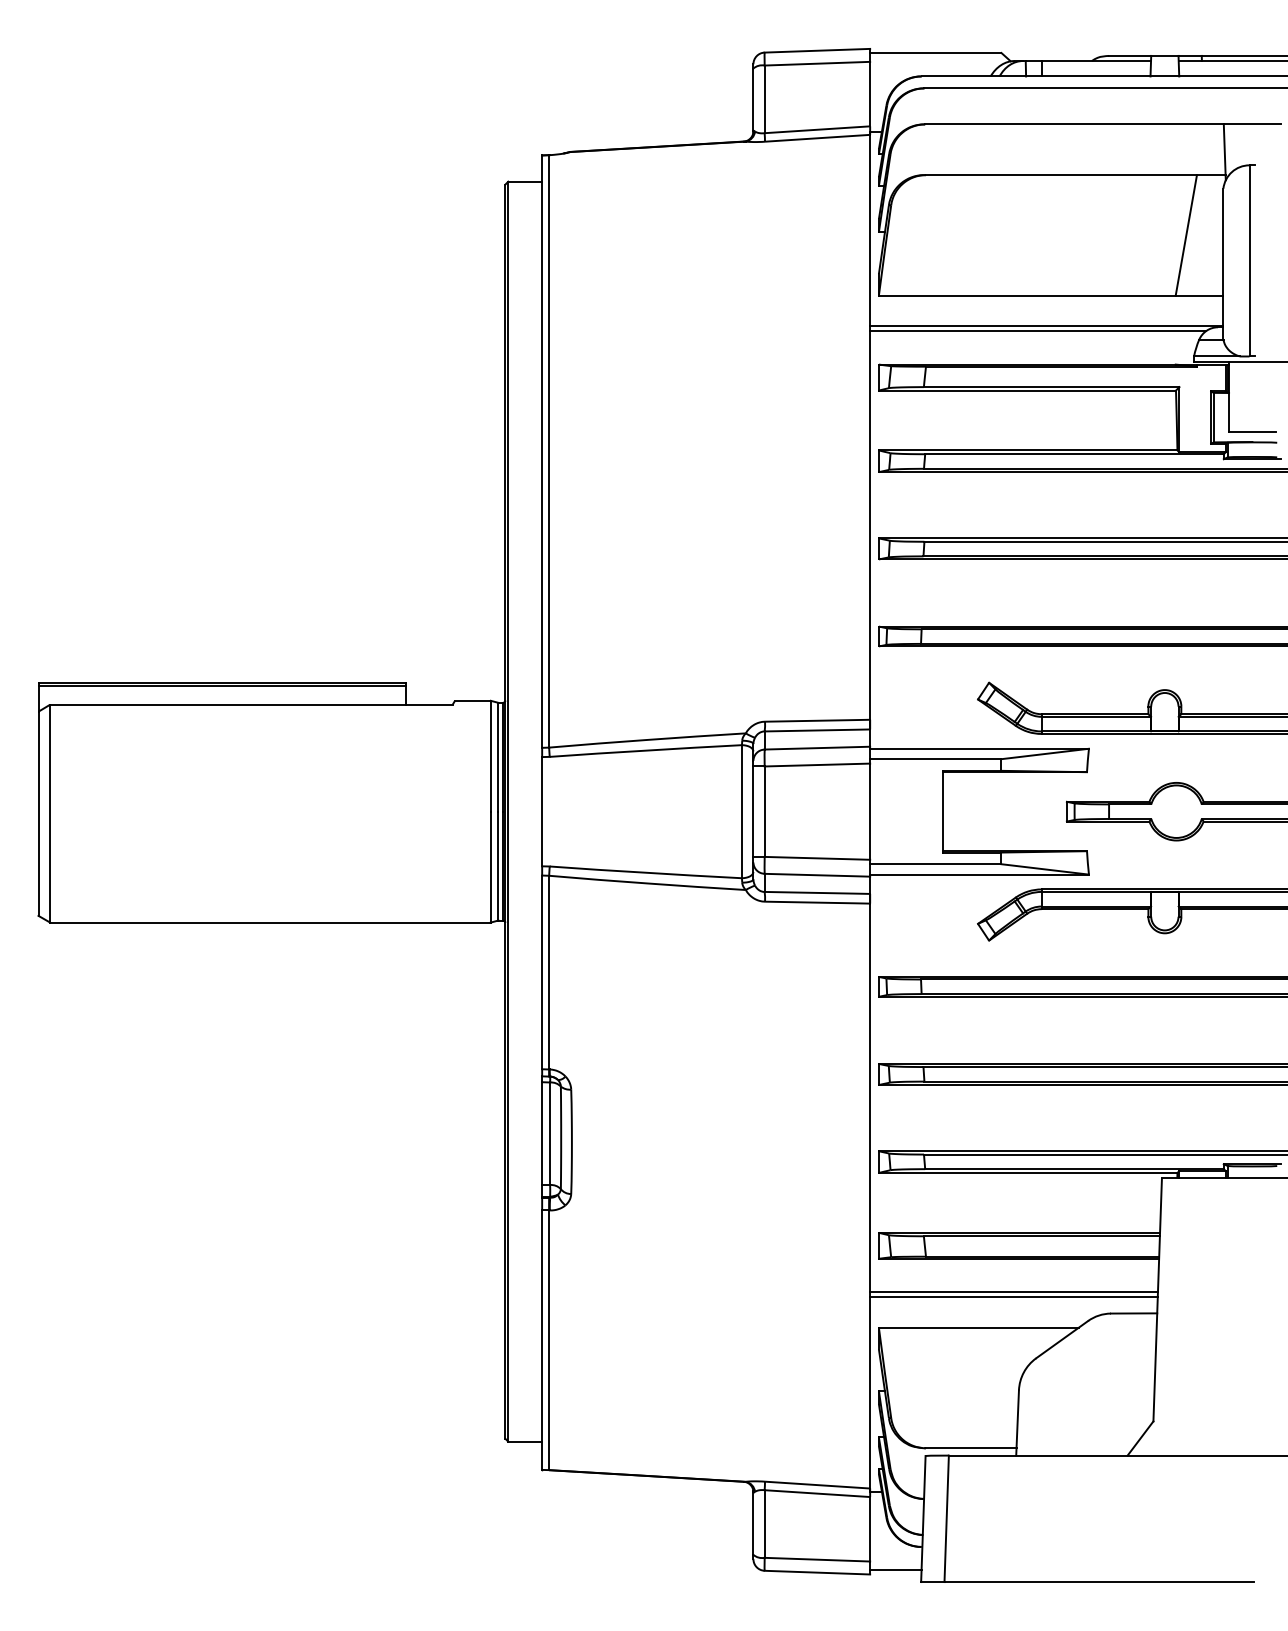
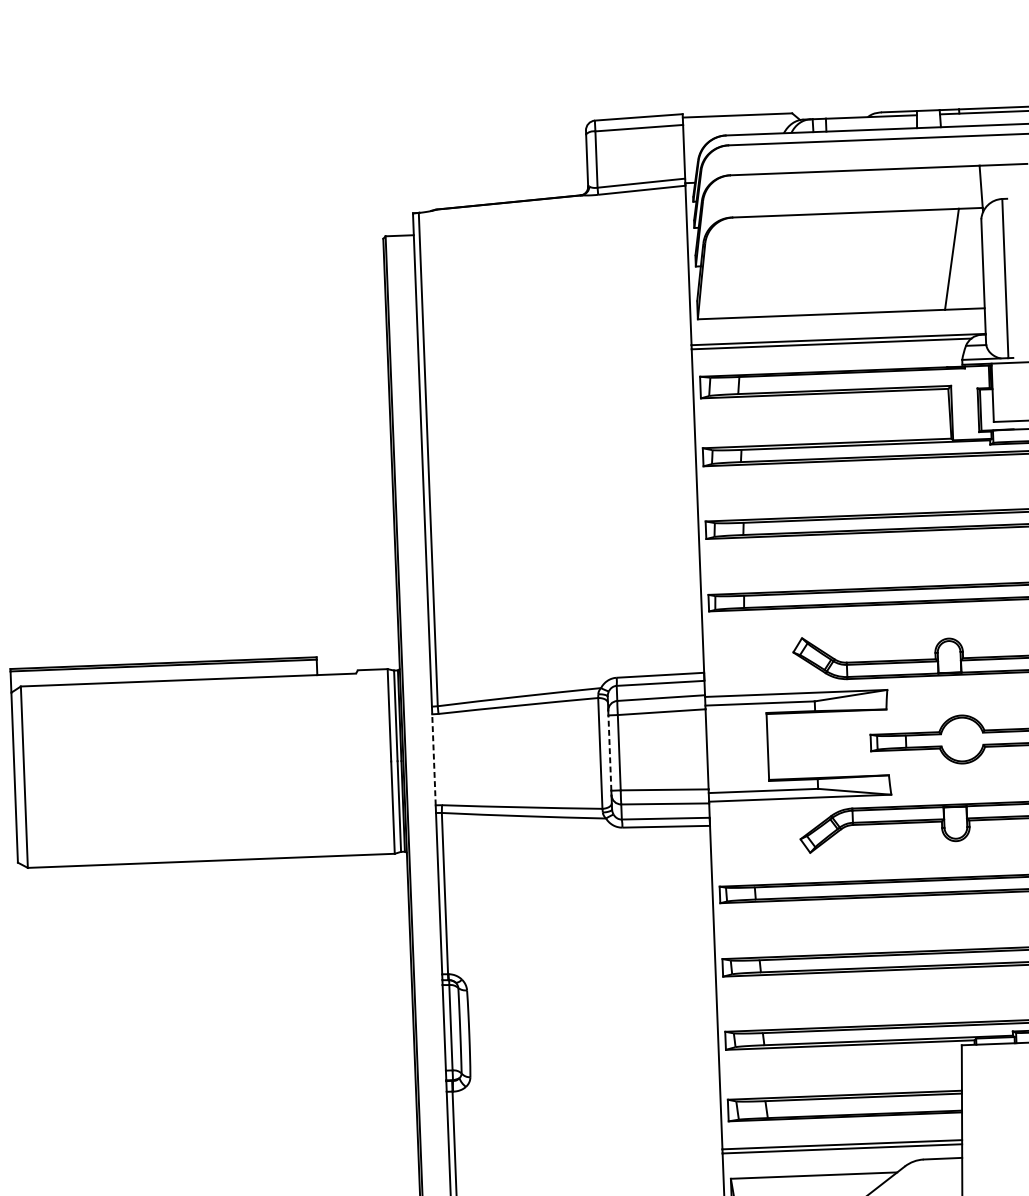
line: (542, 811) -> (434, 759), solid -> dashed
line: (753, 811) -> (609, 752), solid -> dashed

